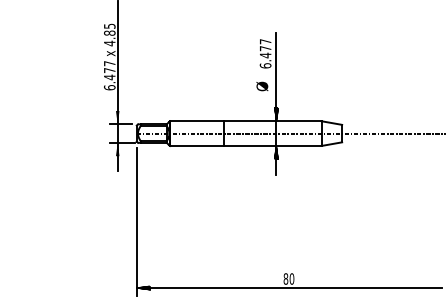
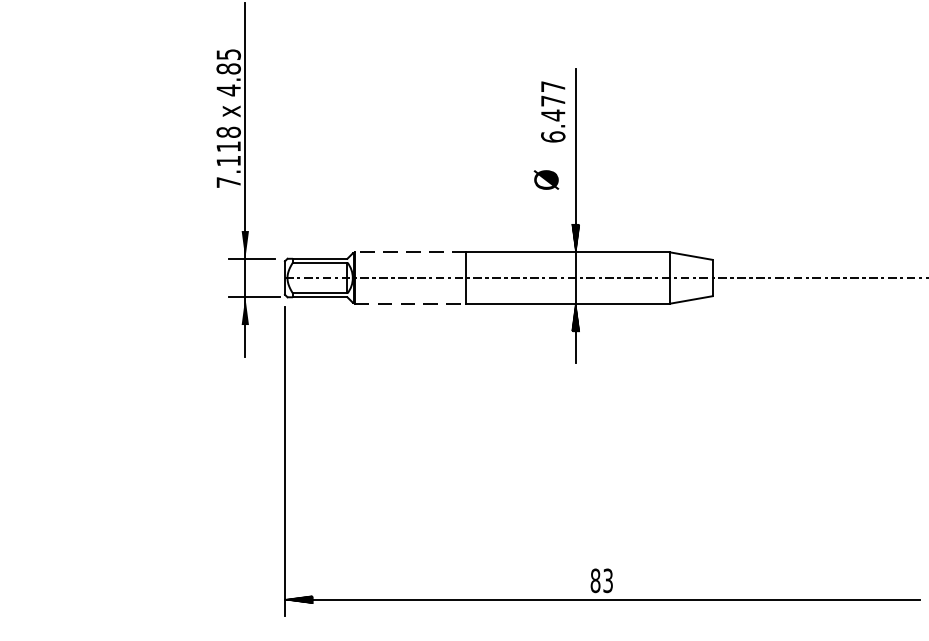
text: (109, 75) -> (228, 157), 6.477 -> 7.118
line: (197, 121) -> (411, 252), solid -> dashed
line: (197, 145) -> (411, 302), solid -> dashed
text: (291, 278) -> (607, 579), 80 -> 83

